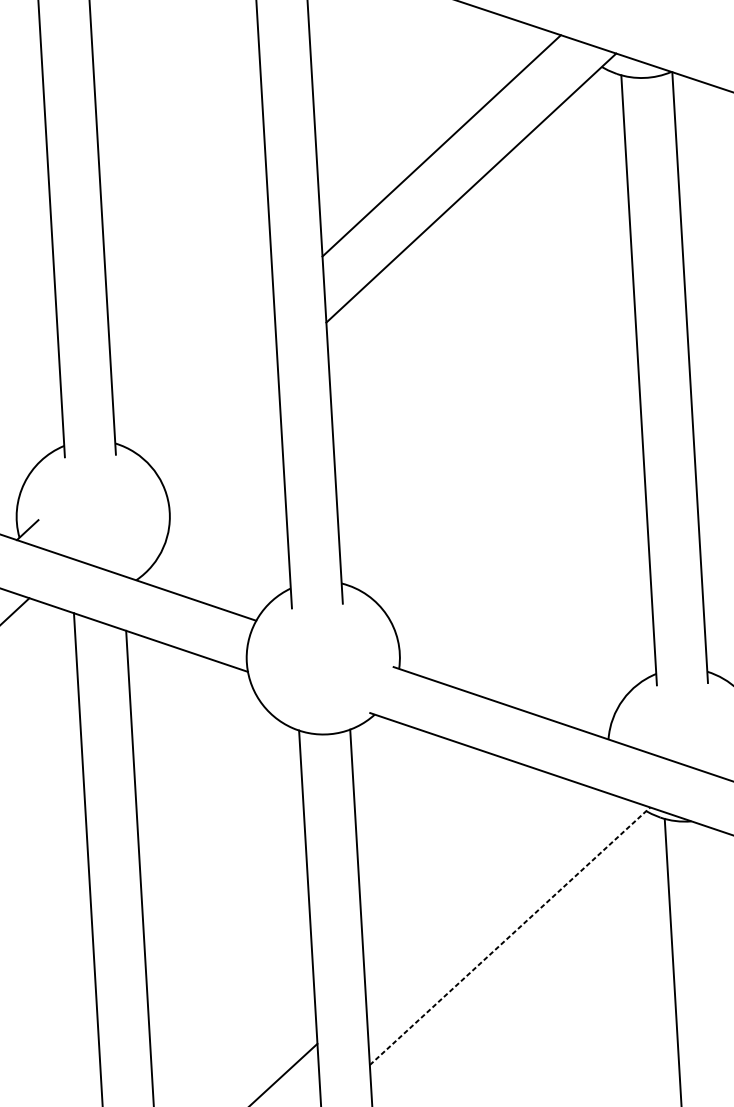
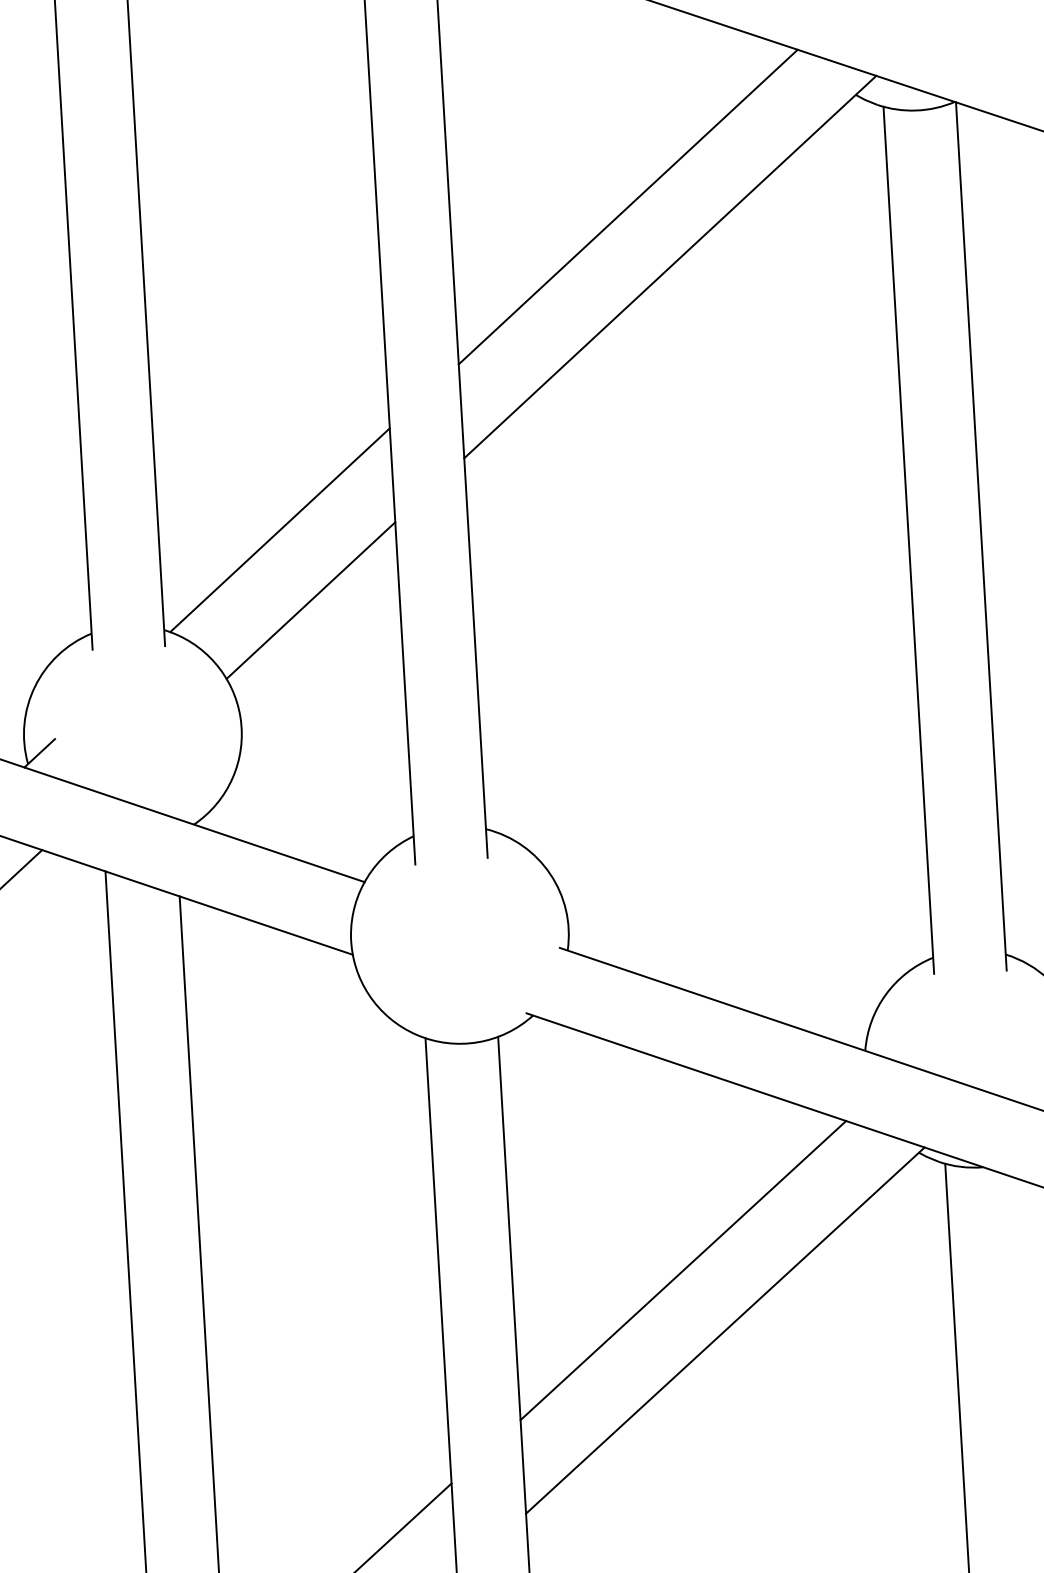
line: (196, 373) -> (279, 530), added
line: (218, 422) -> (310, 600), added
line: (480, 893) -> (683, 1270), added
line: (510, 936) -> (725, 1330), dashed -> solid

